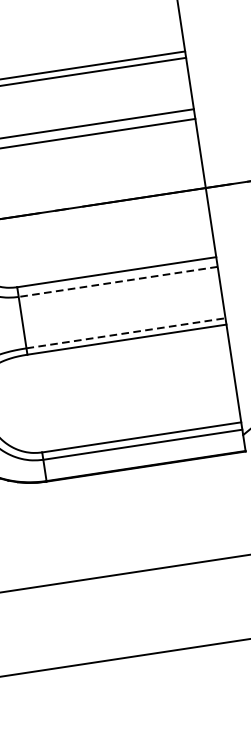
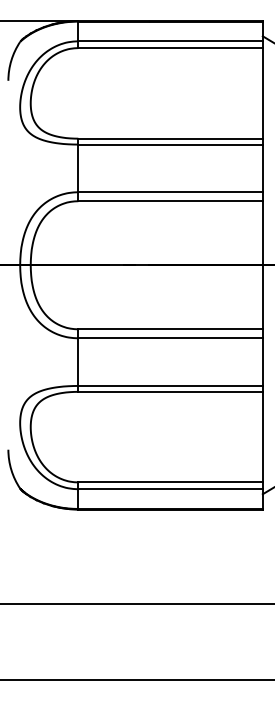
line: (118, 282) -> (170, 338), dashed -> solid
line: (126, 332) -> (171, 385), dashed -> solid

